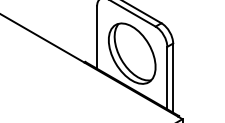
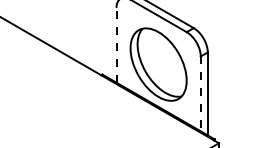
line: (97, 36) -> (116, 44), solid -> dashed
line: (167, 78) -> (200, 94), solid -> dashed

